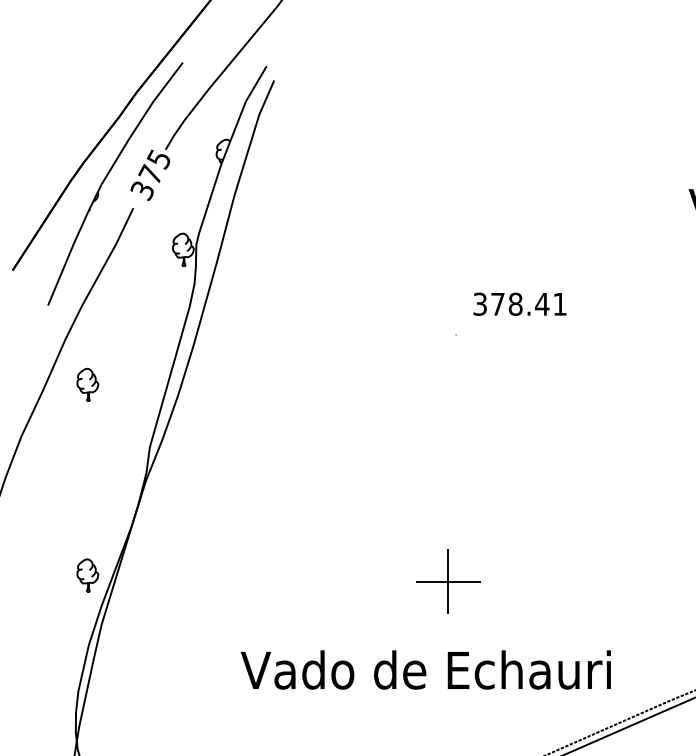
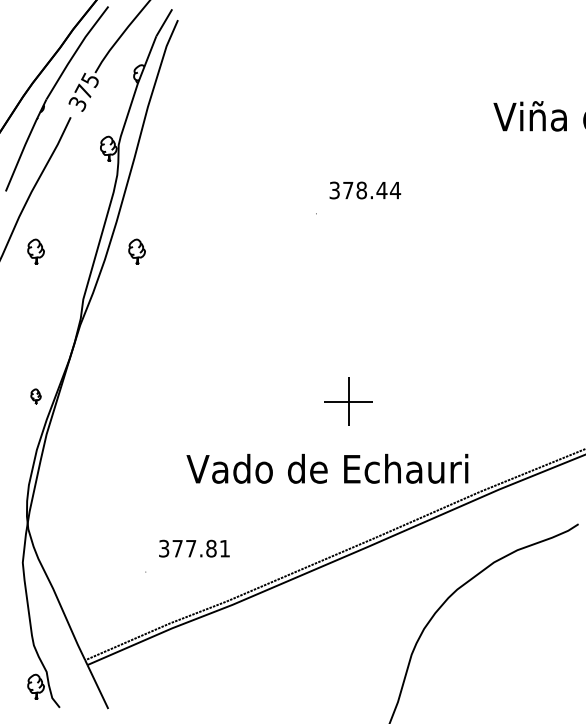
text: (560, 304) -> (395, 190), 378.41 -> 378.44
part: (219, 384) -> (136, 251), added
part: (87, 574) -> (35, 396), size x0.6
part: (448, 581) -> (348, 401), moved
text: (426, 669) -> (327, 468), moved

